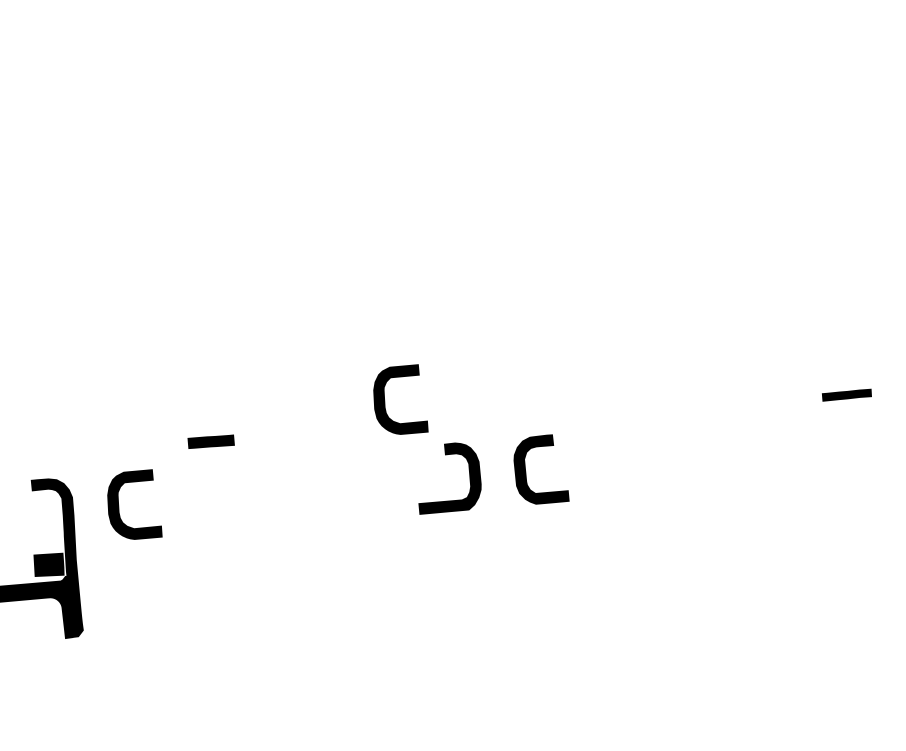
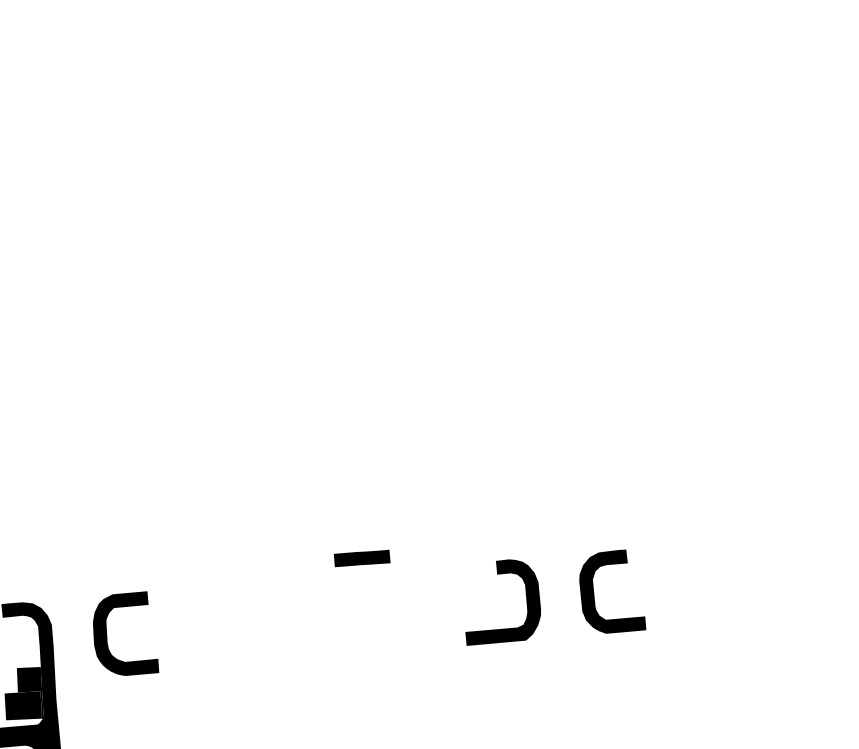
part: (385, 400) -> (425, 509), removed
part: (210, 441) -> (361, 558), moved
fill: (54, 553) -> (29, 692), added

